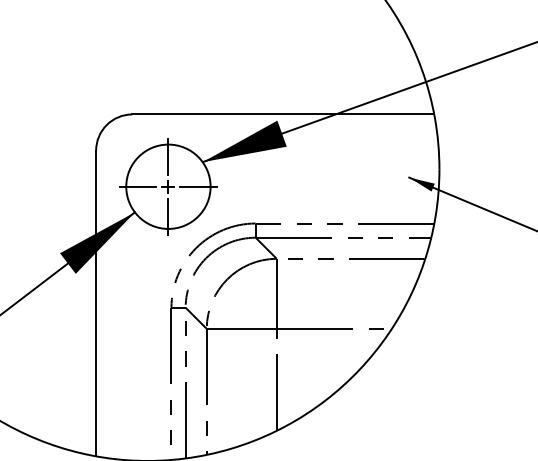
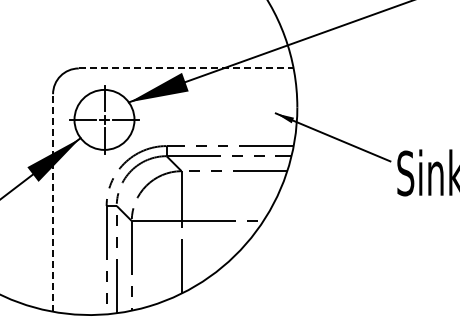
line: (283, 114) -> (186, 68), solid -> dashed
line: (96, 302) -> (53, 202), solid -> dashed

